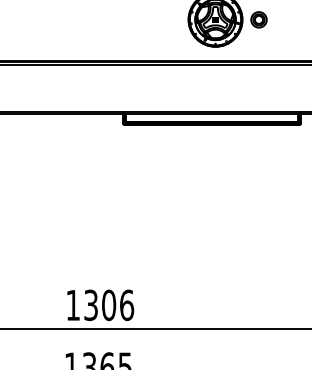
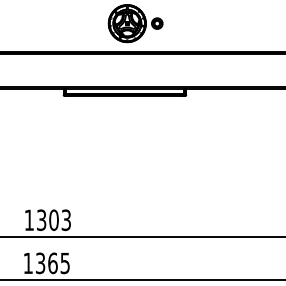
text: (127, 305) -> (66, 220), 1306 -> 1303

